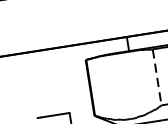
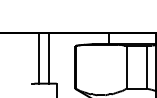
line: (156, 77) -> (126, 67), dashed -> solid
line: (55, 81) -> (49, 58), added
line: (40, 84) -> (38, 58), added

